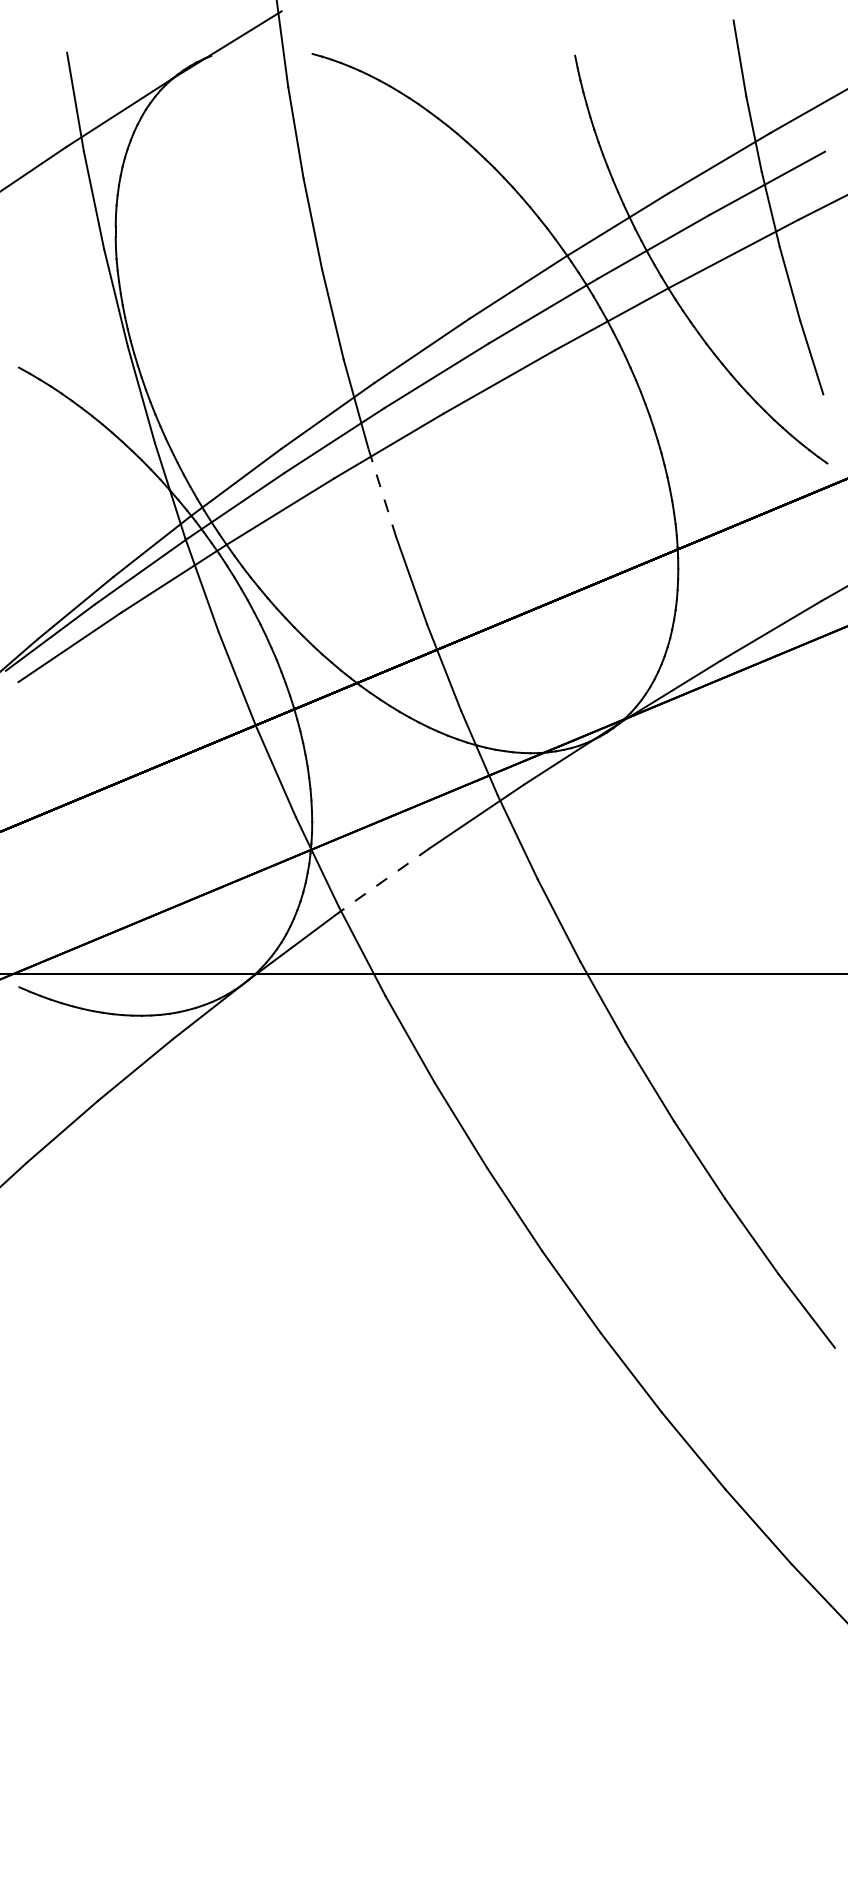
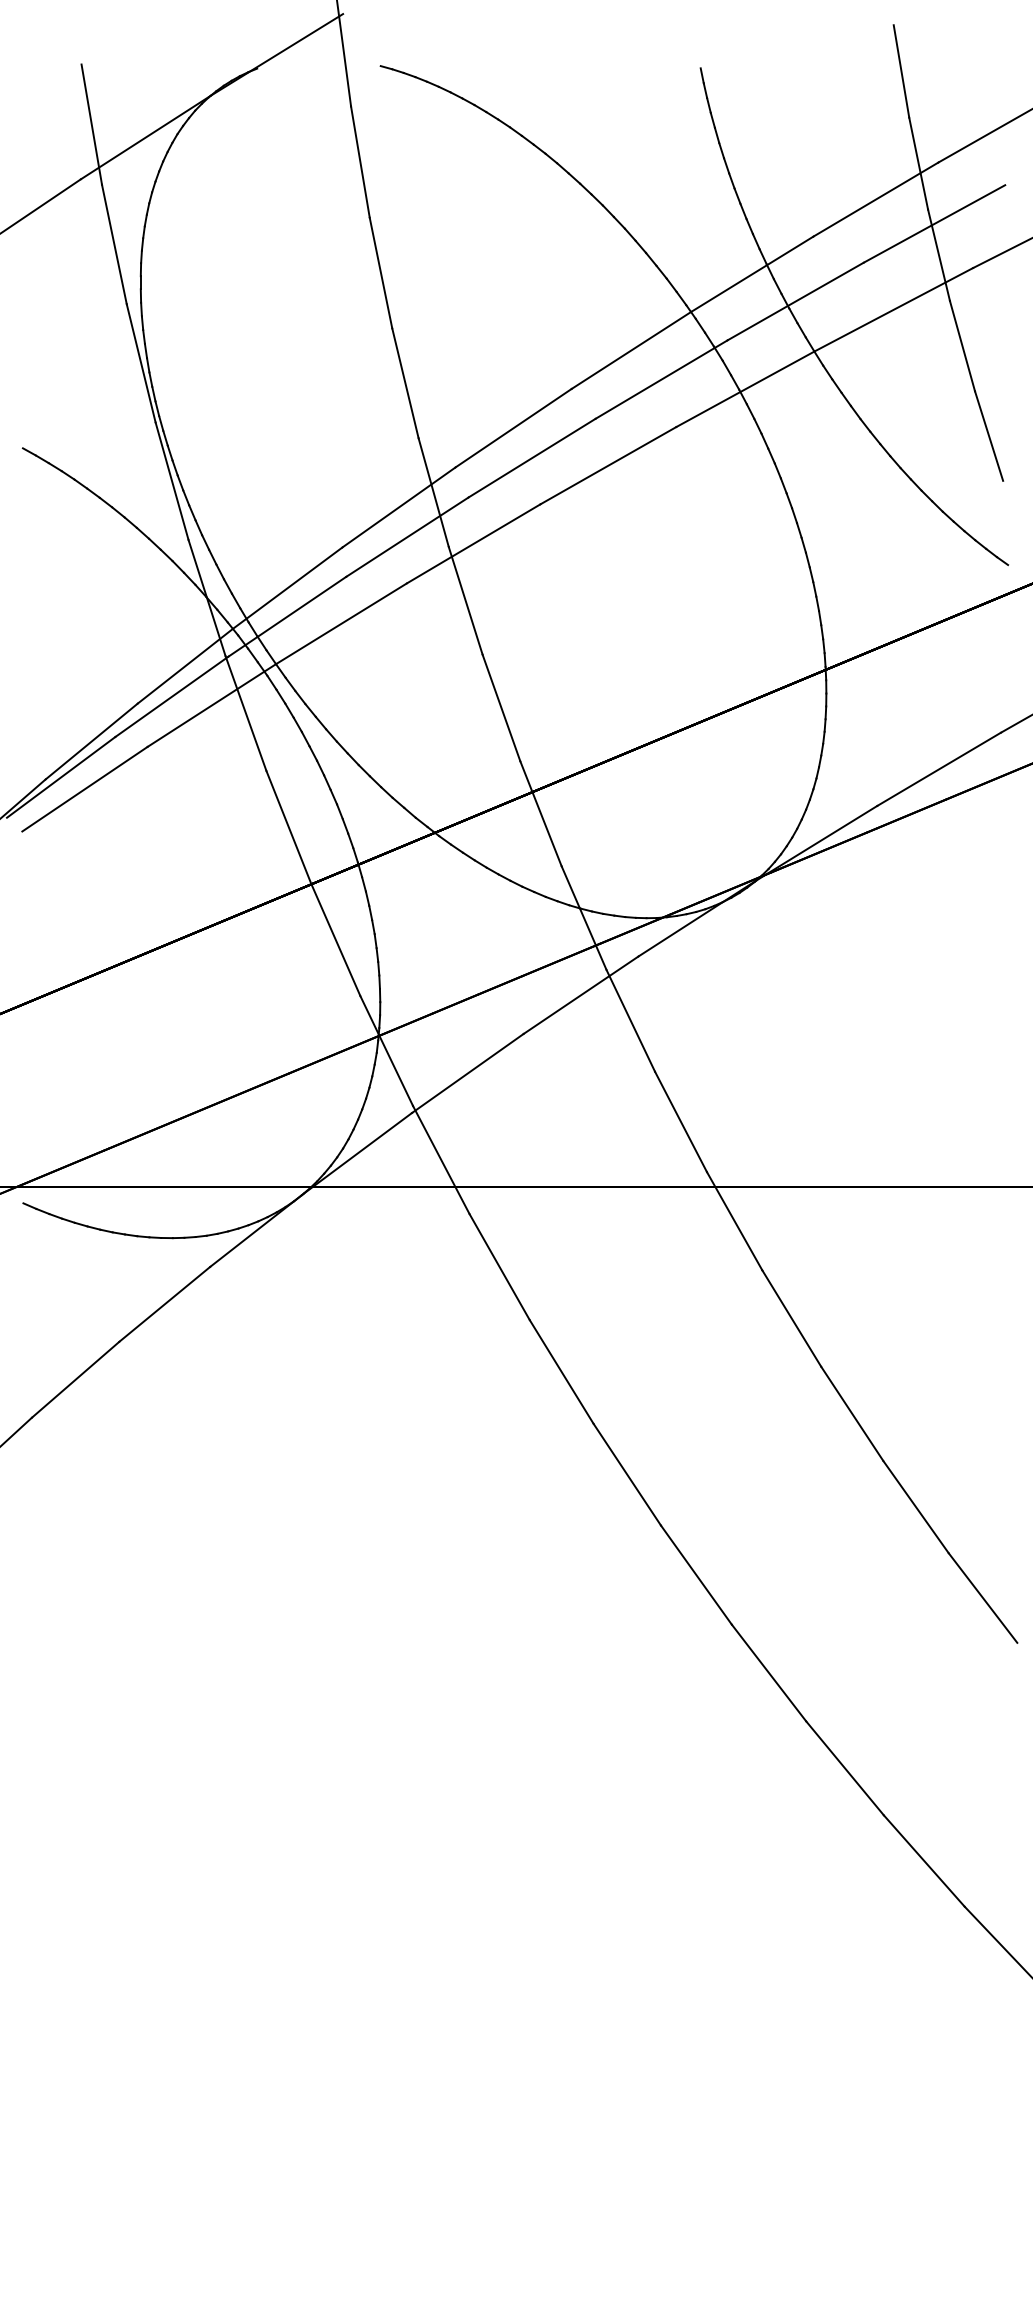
line: (382, 492) -> (465, 600), dashed -> solid
line: (383, 880) -> (467, 1073), dashed -> solid

